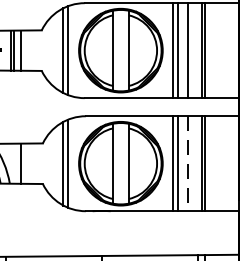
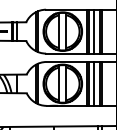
line: (187, 162) -> (93, 83), dashed -> solid

